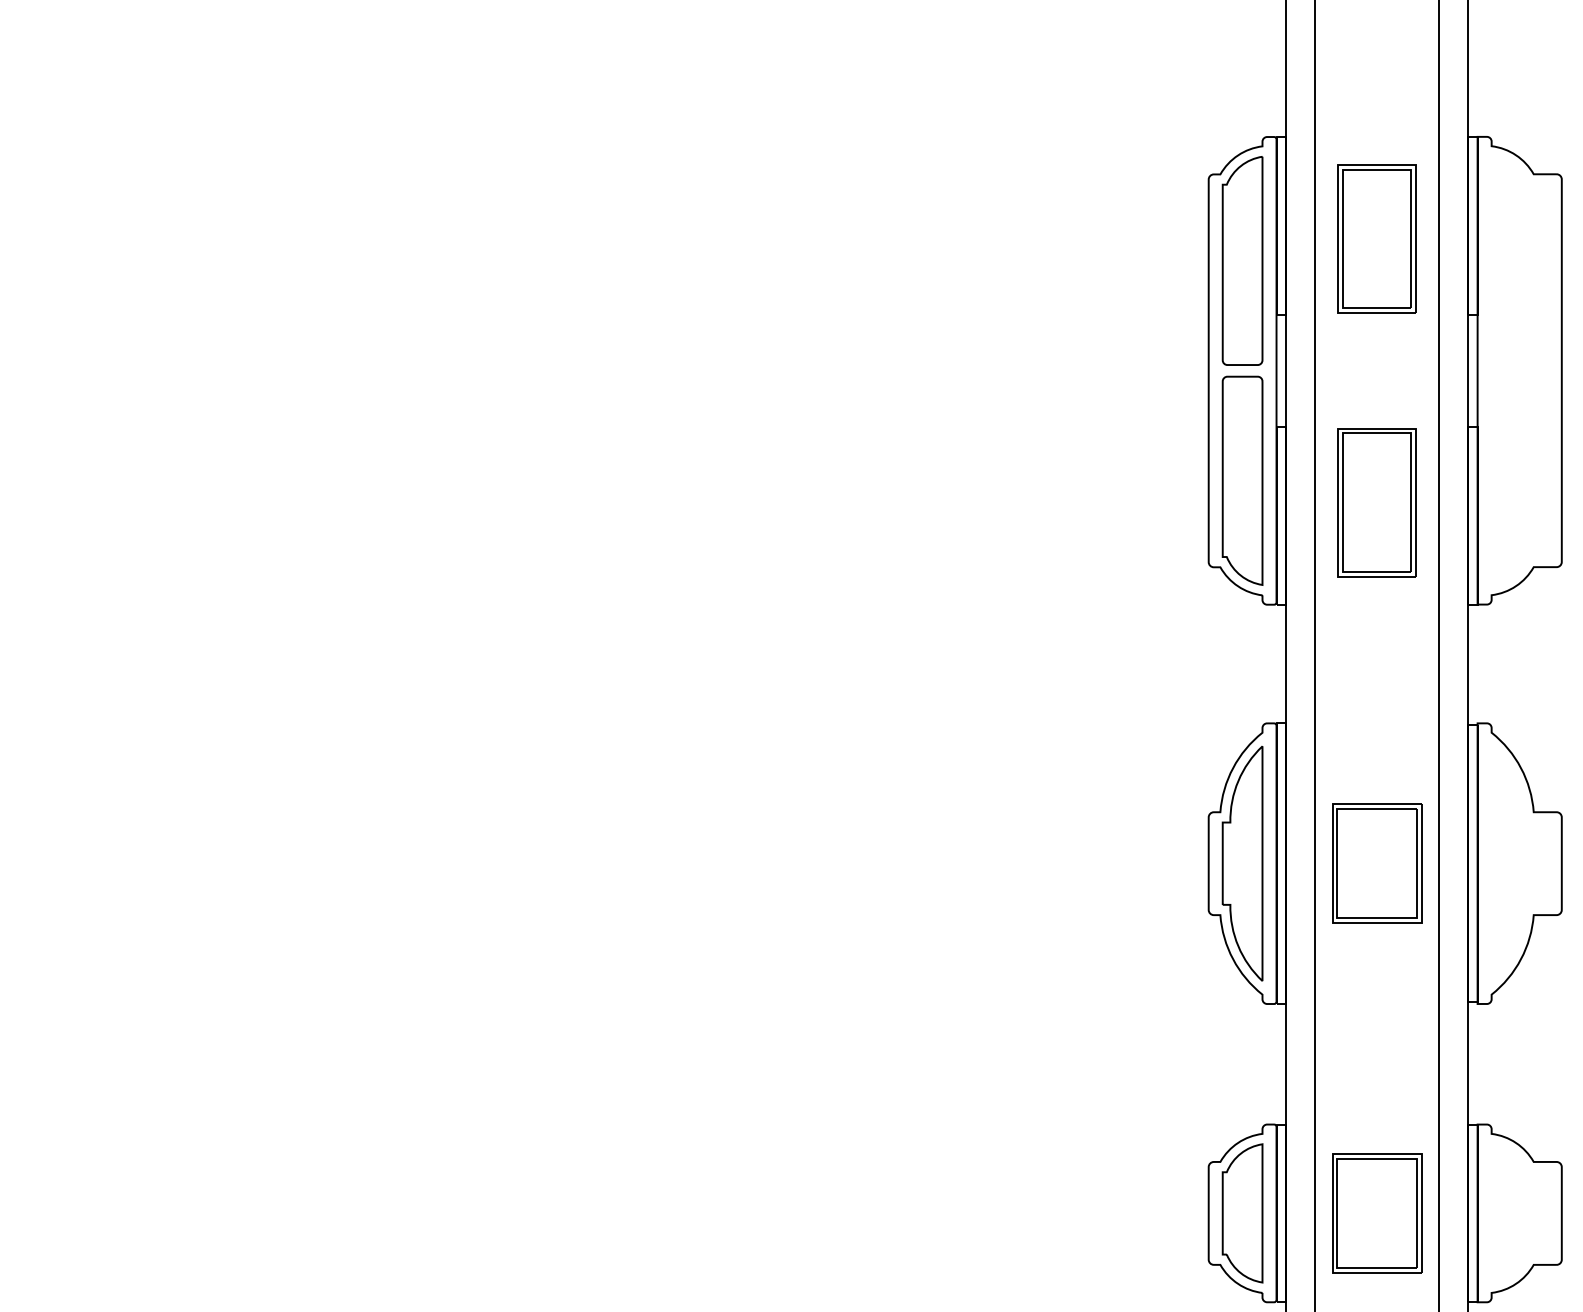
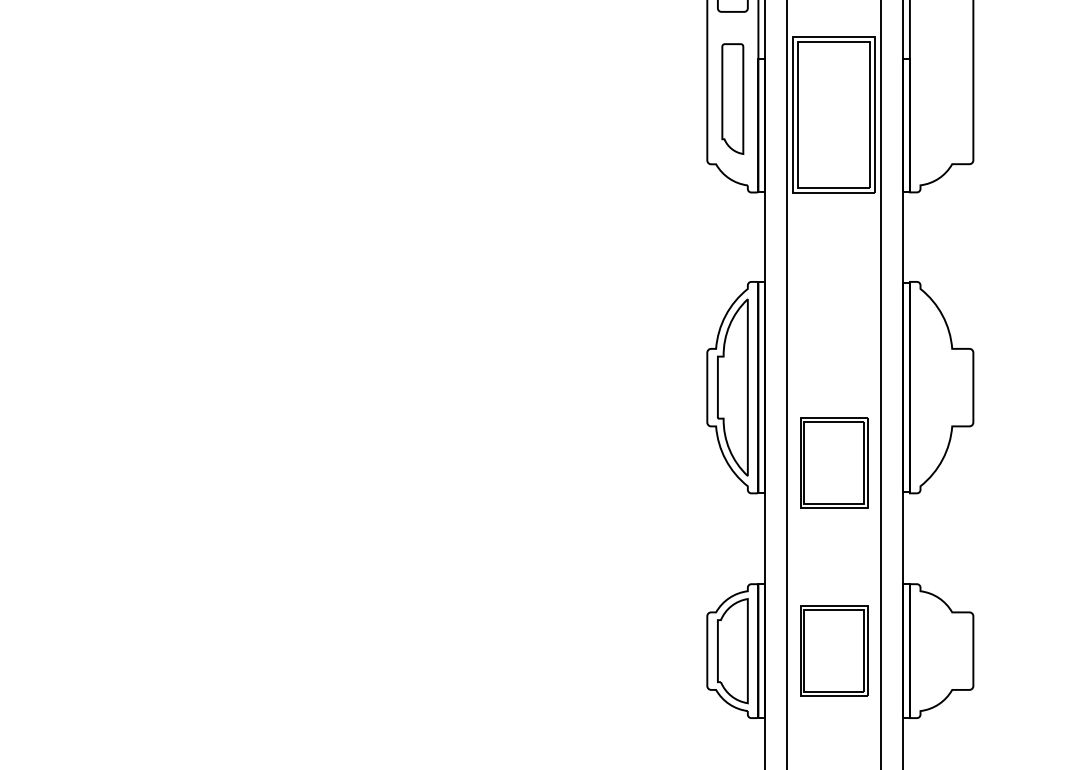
part: (1242, 480) -> (732, 98), size x0.7
part: (1376, 502) -> (833, 115), size x1.4
part: (1377, 863) -> (834, 462), moved

